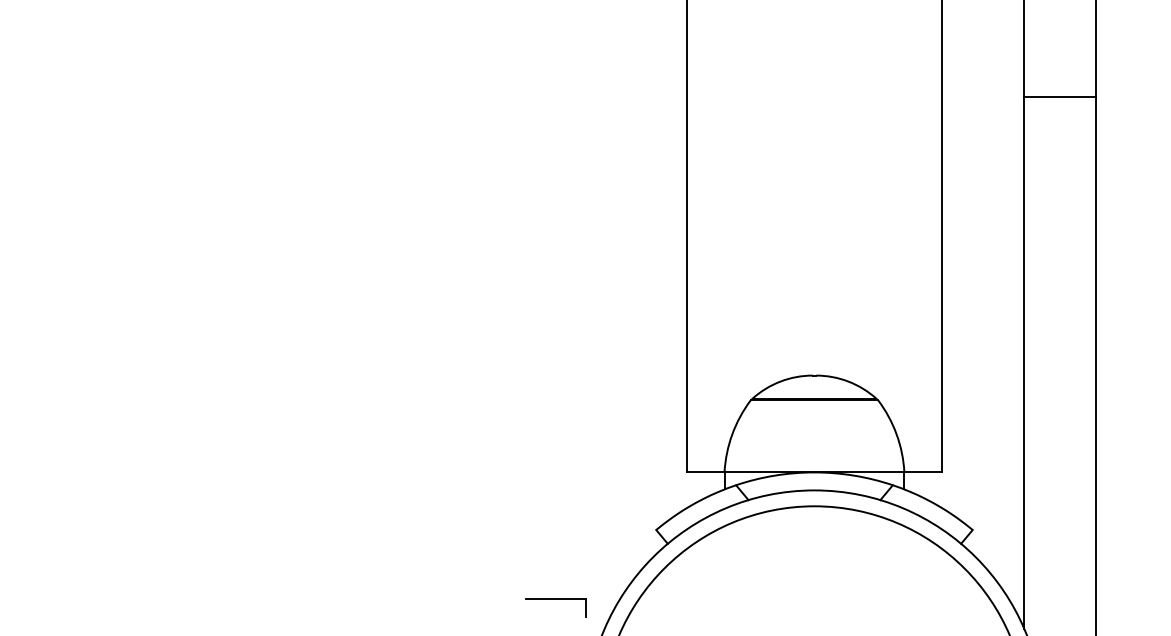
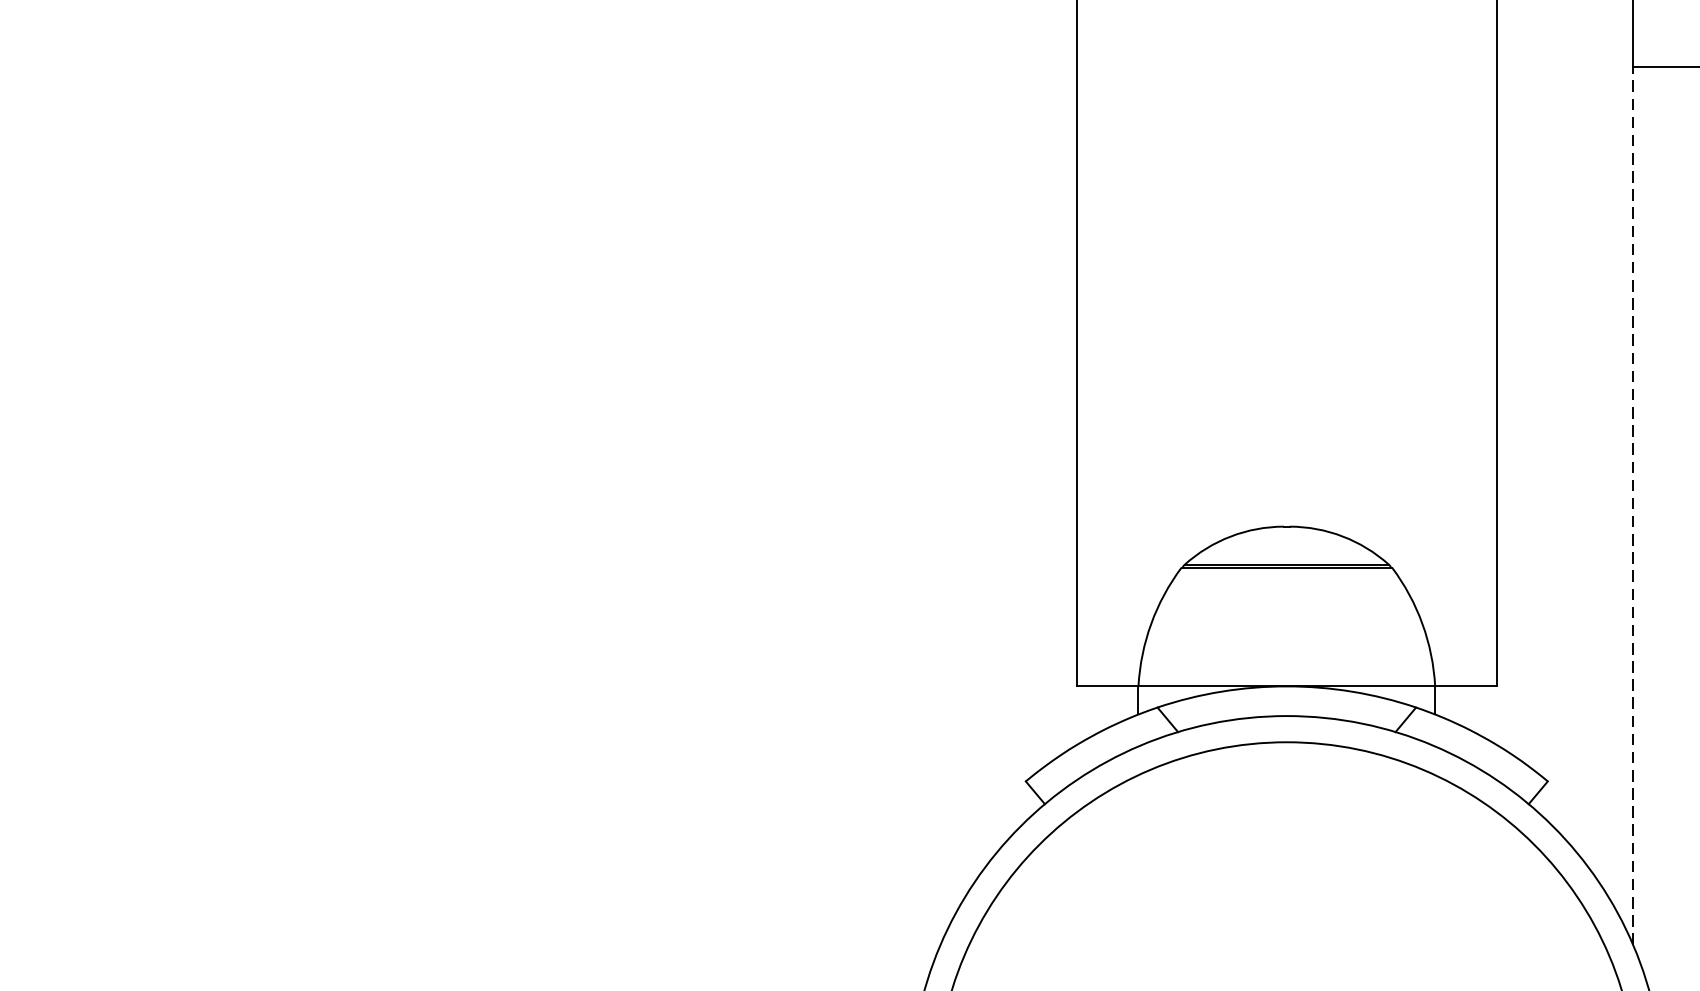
line: (1024, 363) -> (1633, 506), solid -> dashed
part: (555, 599) -> (859, 895), removed

